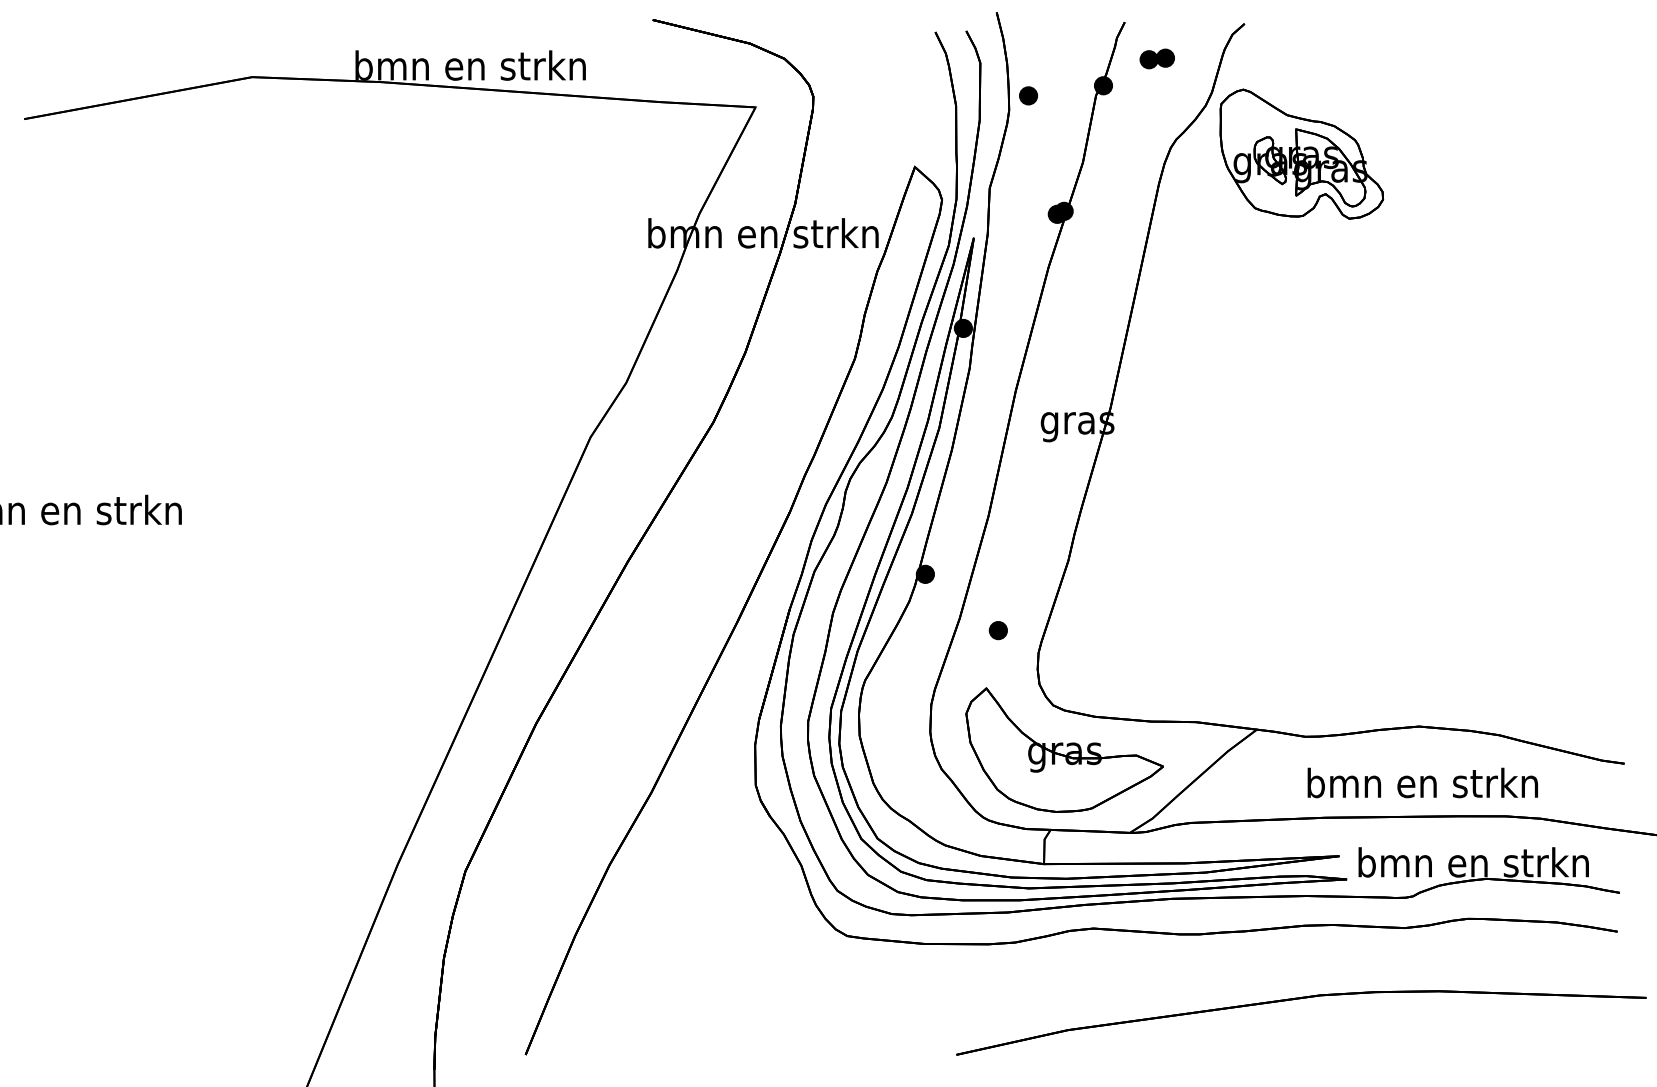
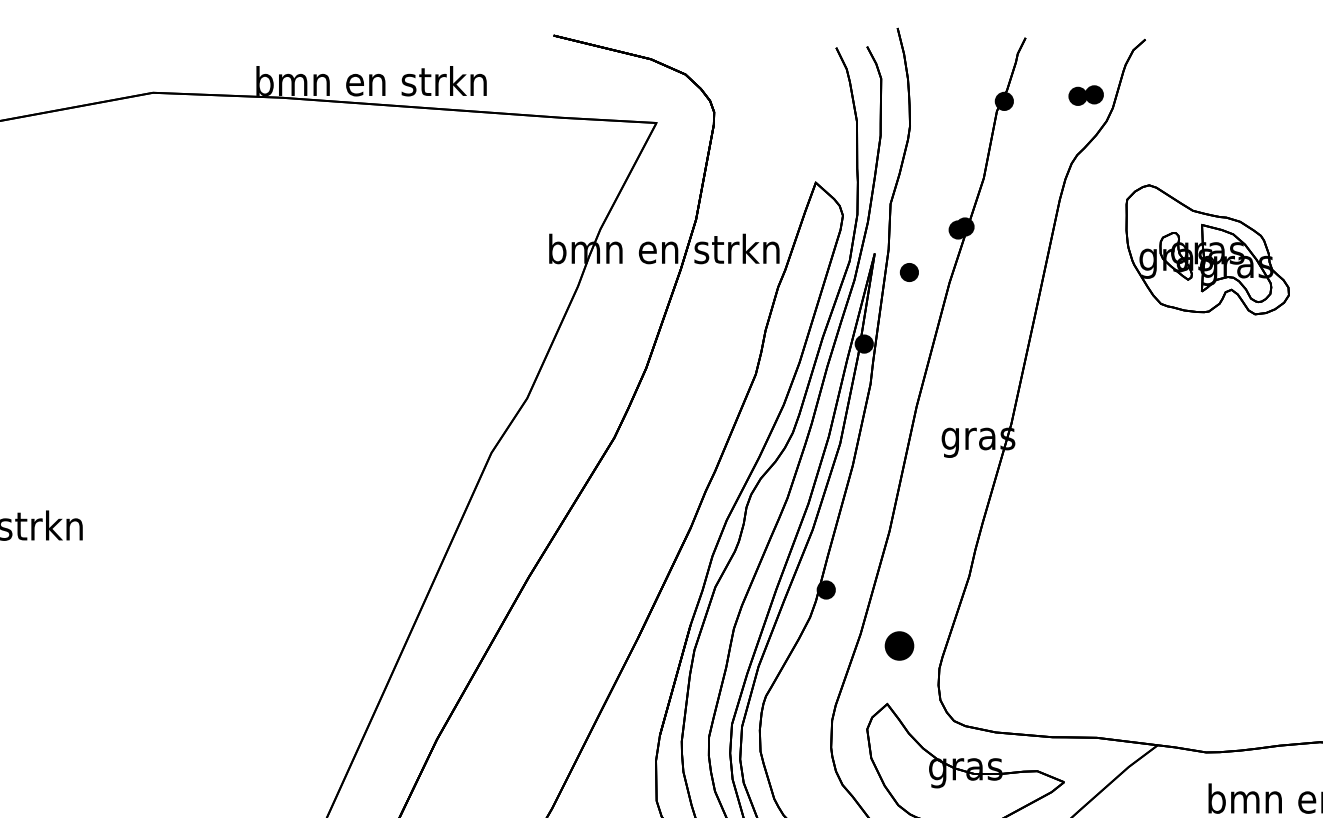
part: (1156, 58) -> (1085, 95), moved
part: (1028, 95) -> (909, 272), moved
part: (1301, 153) -> (1207, 249), moved
part: (997, 630) -> (898, 646), size x1.6

